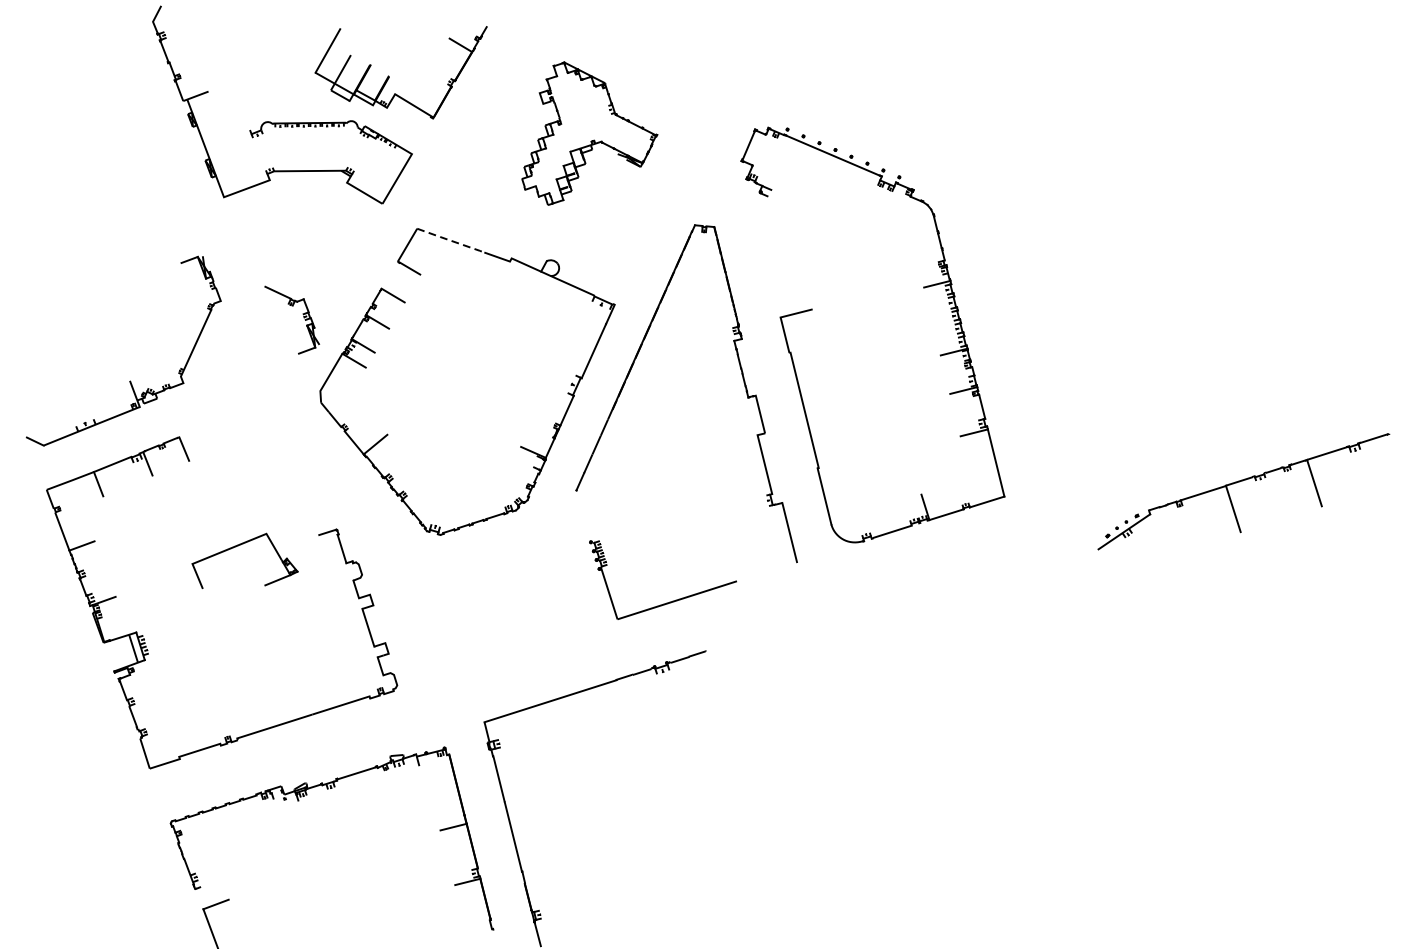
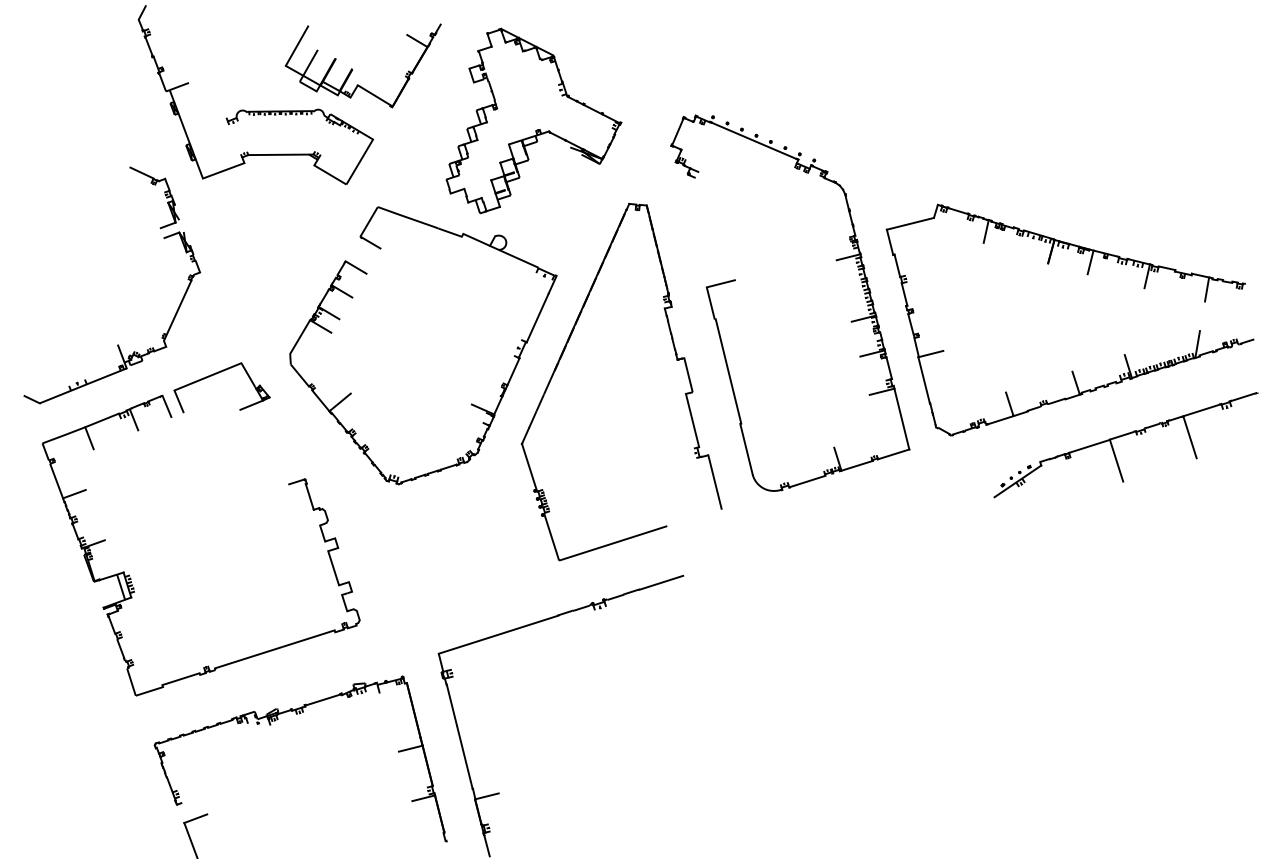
part: (589, 133) -> (533, 120), size x1.43
line: (451, 241) -> (408, 218), dashed -> solid
part: (1201, 304) -> (1087, 275), added
part: (303, 316) -> (164, 194), moved
line: (584, 516) -> (529, 467), added
part: (236, 547) -> (214, 375), moved
line: (730, 643) -> (661, 582), added
line: (537, 879) -> (486, 796), added

